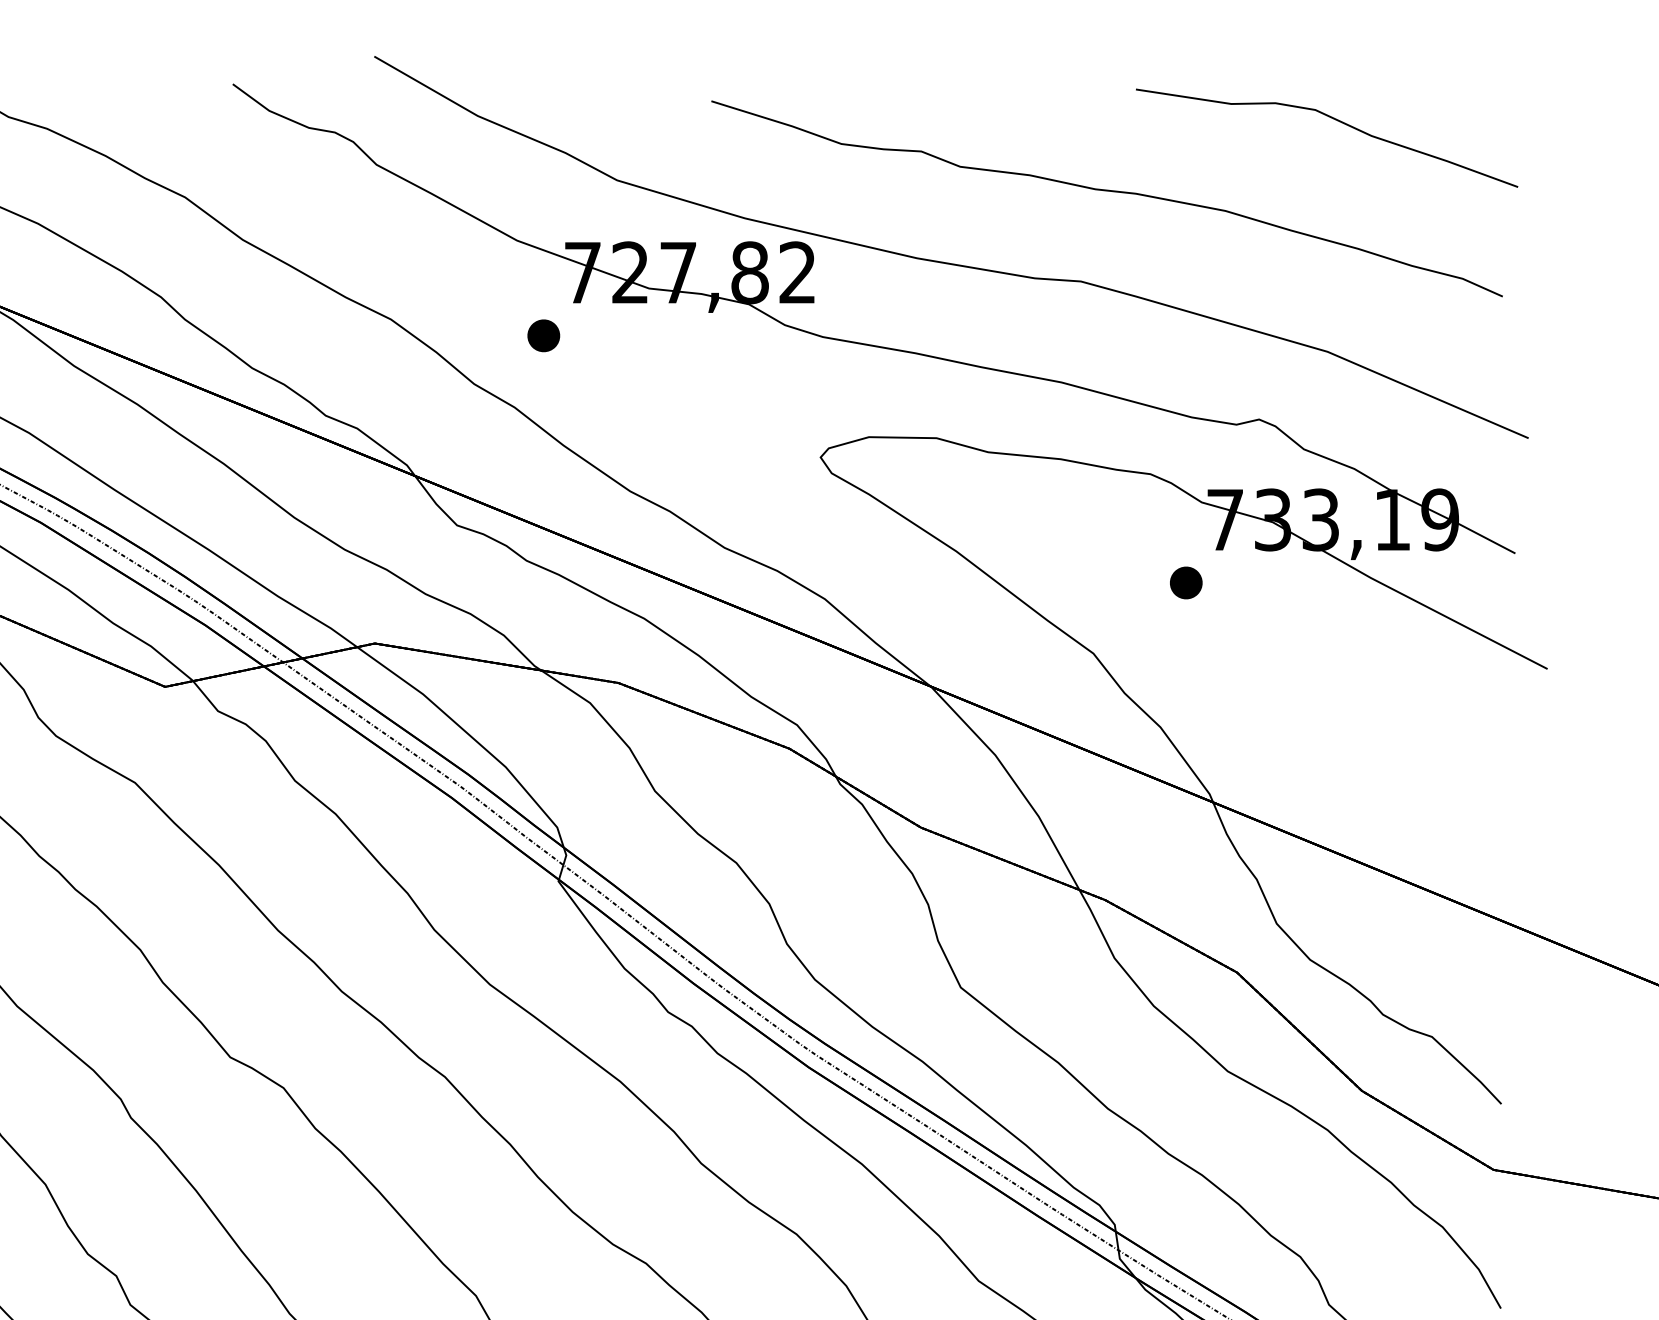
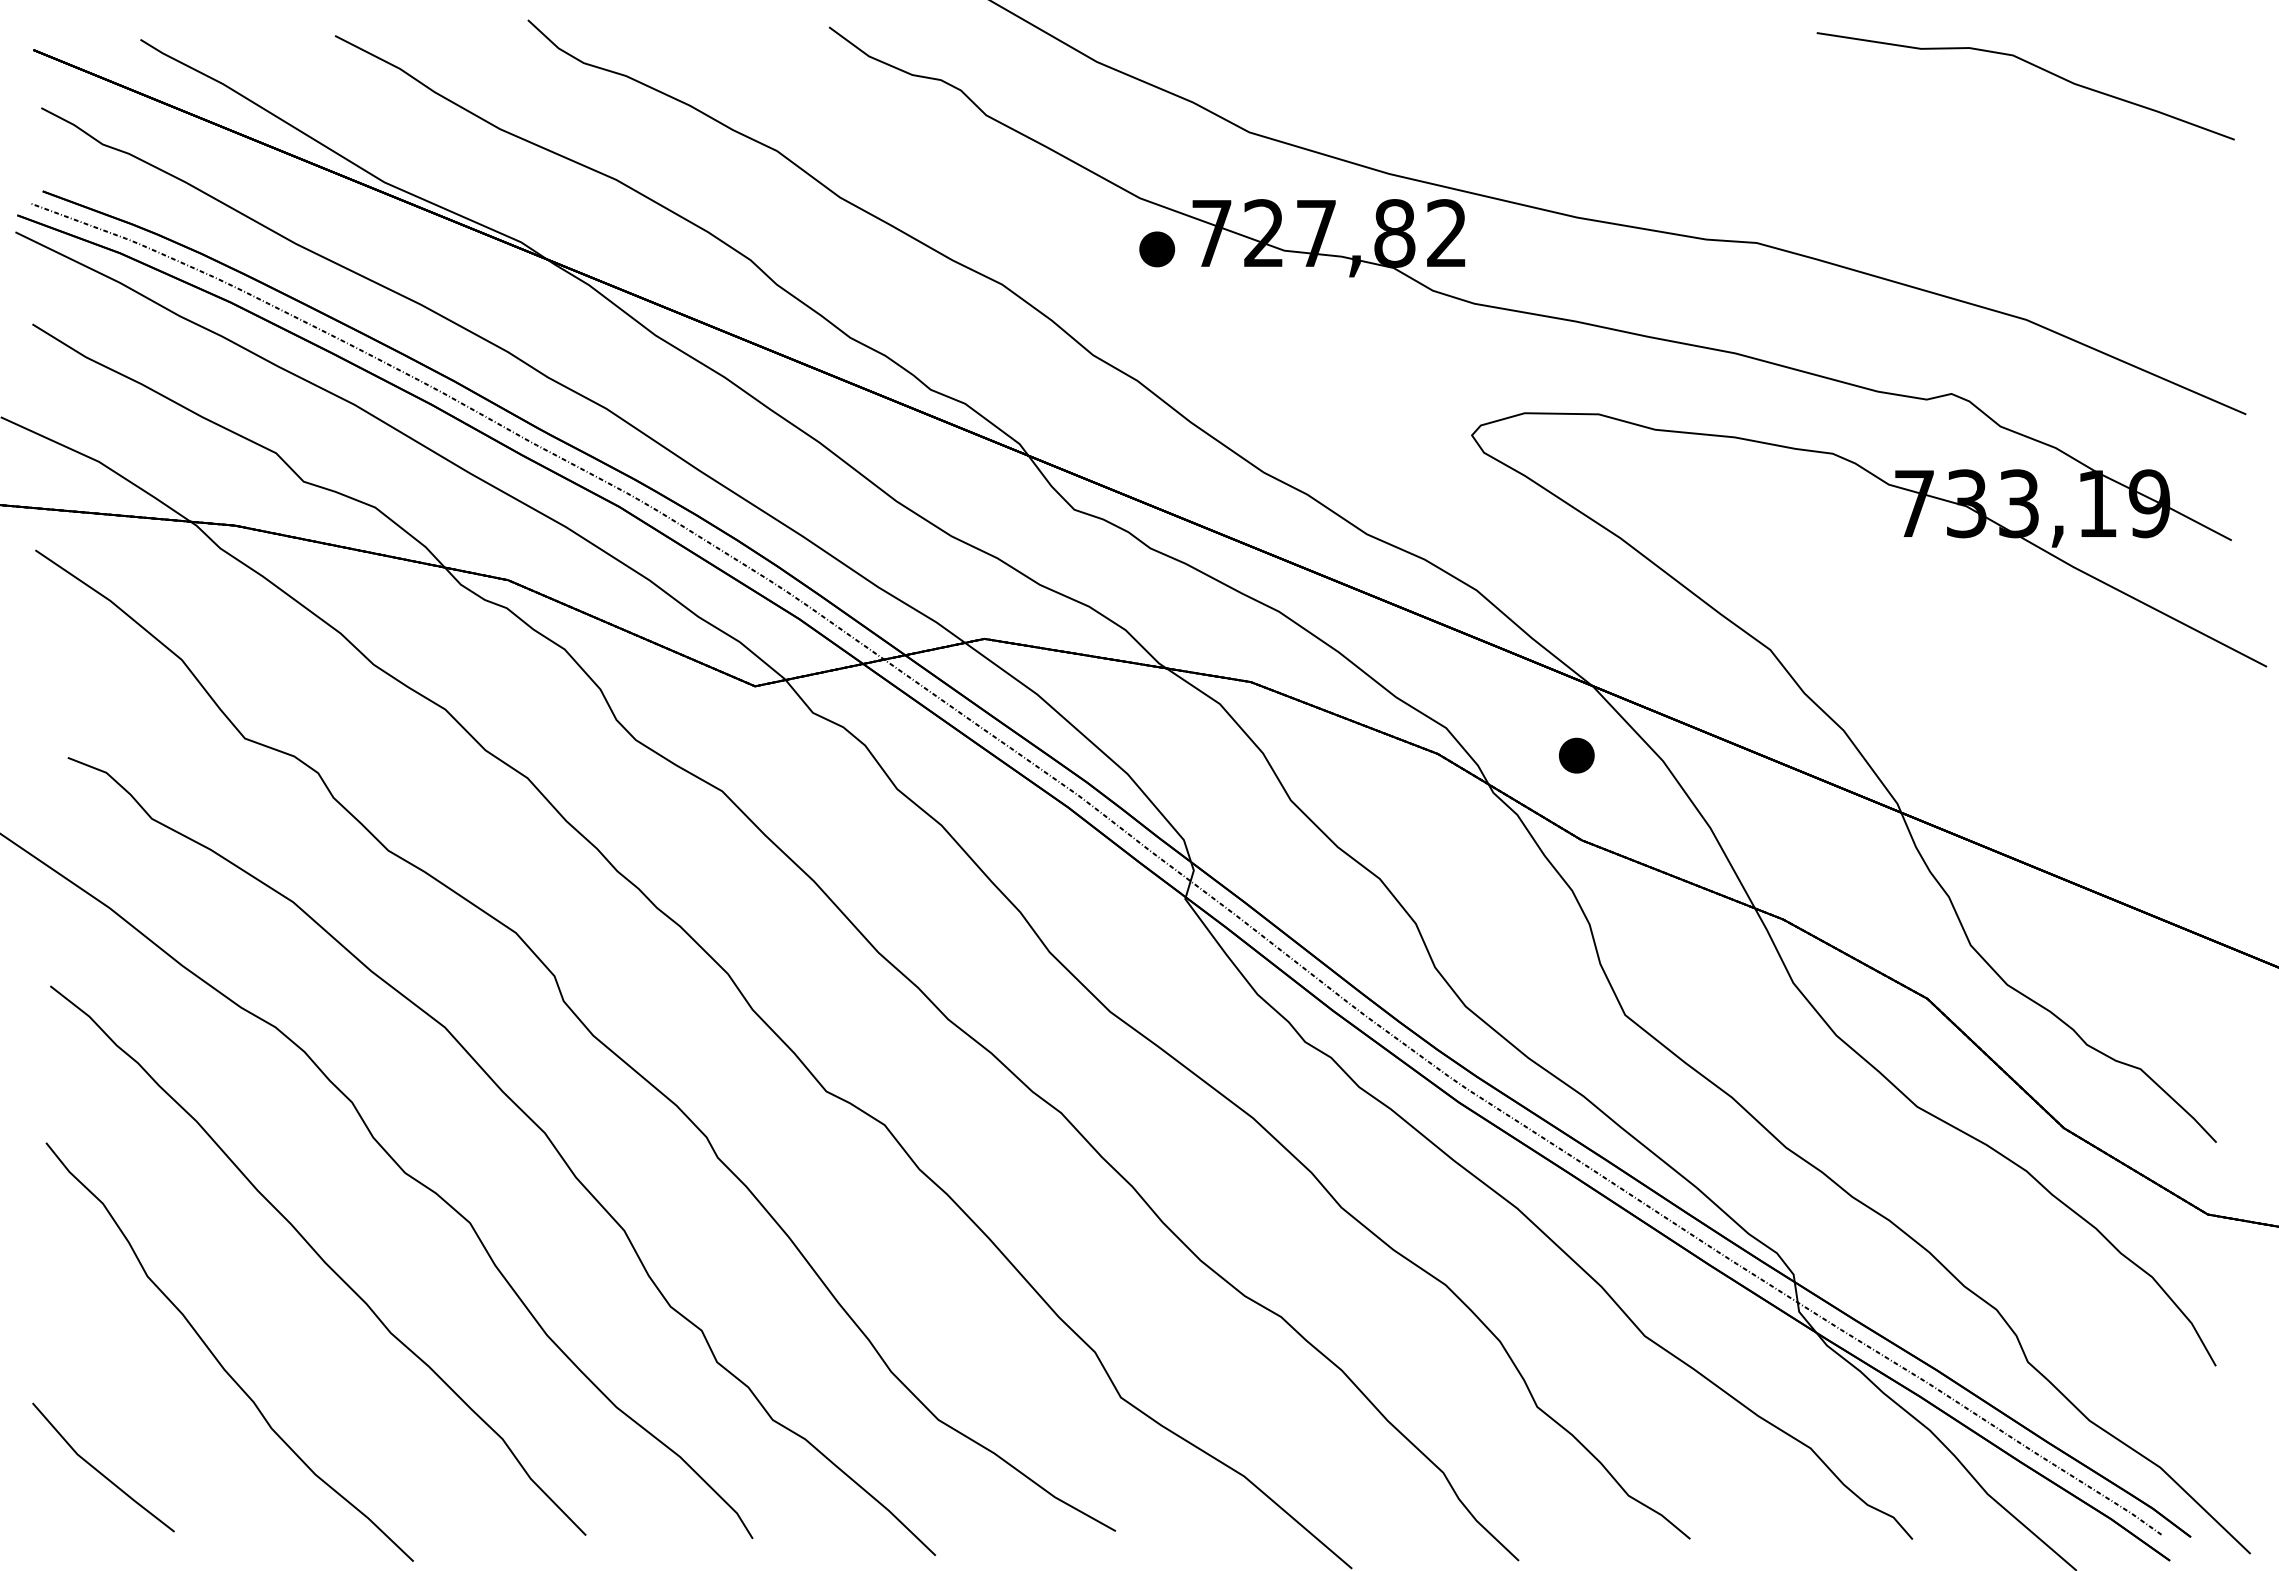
curve: (1107, 191) -> (1785, 144), removed
part: (544, 335) -> (1157, 249), moved
part: (1185, 582) -> (1576, 755), moved

